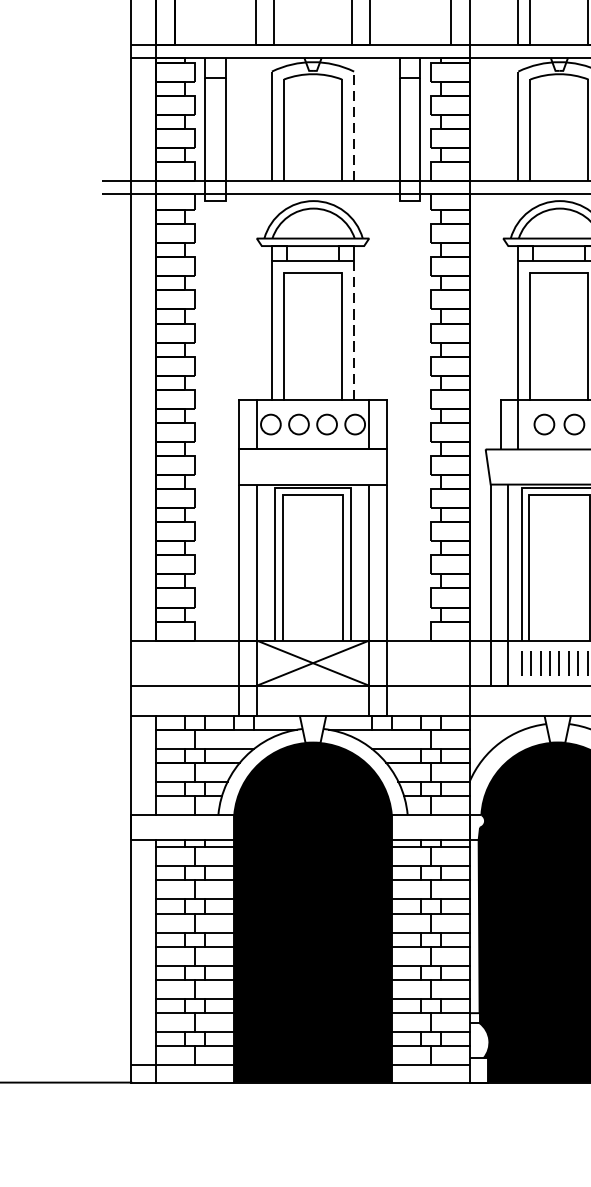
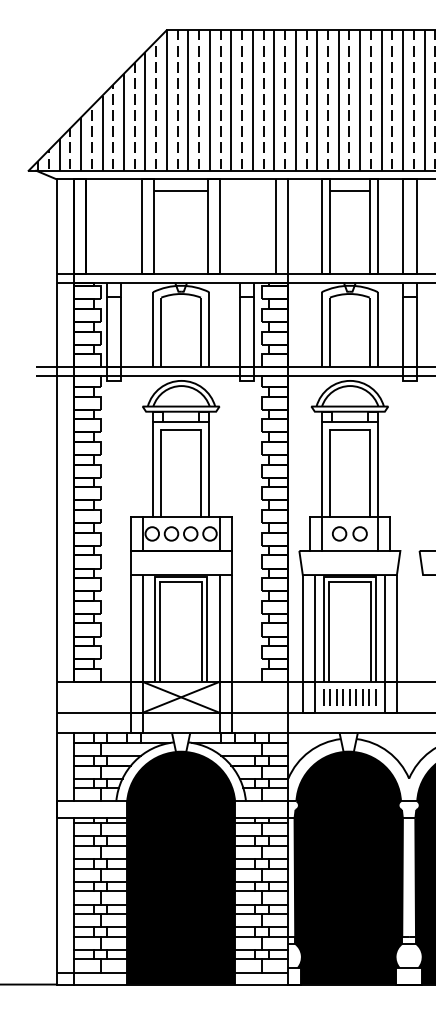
line: (354, 126) -> (209, 329), dashed -> solid
line: (354, 330) -> (209, 469), dashed -> solid

